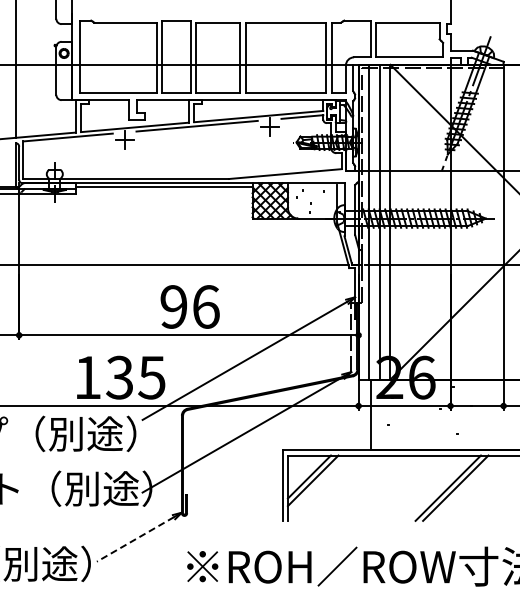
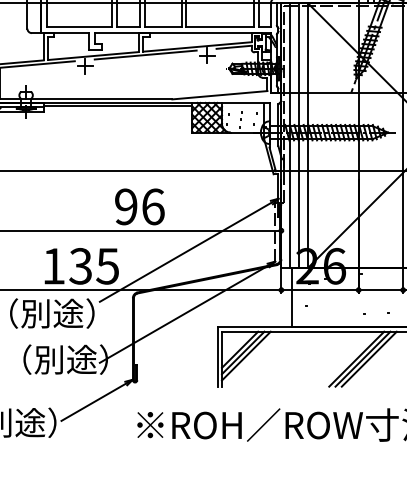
line: (316, 484) -> (245, 356), added
line: (462, 487) -> (368, 358), added
line: (135, 539) -> (93, 402), dashed -> solid

